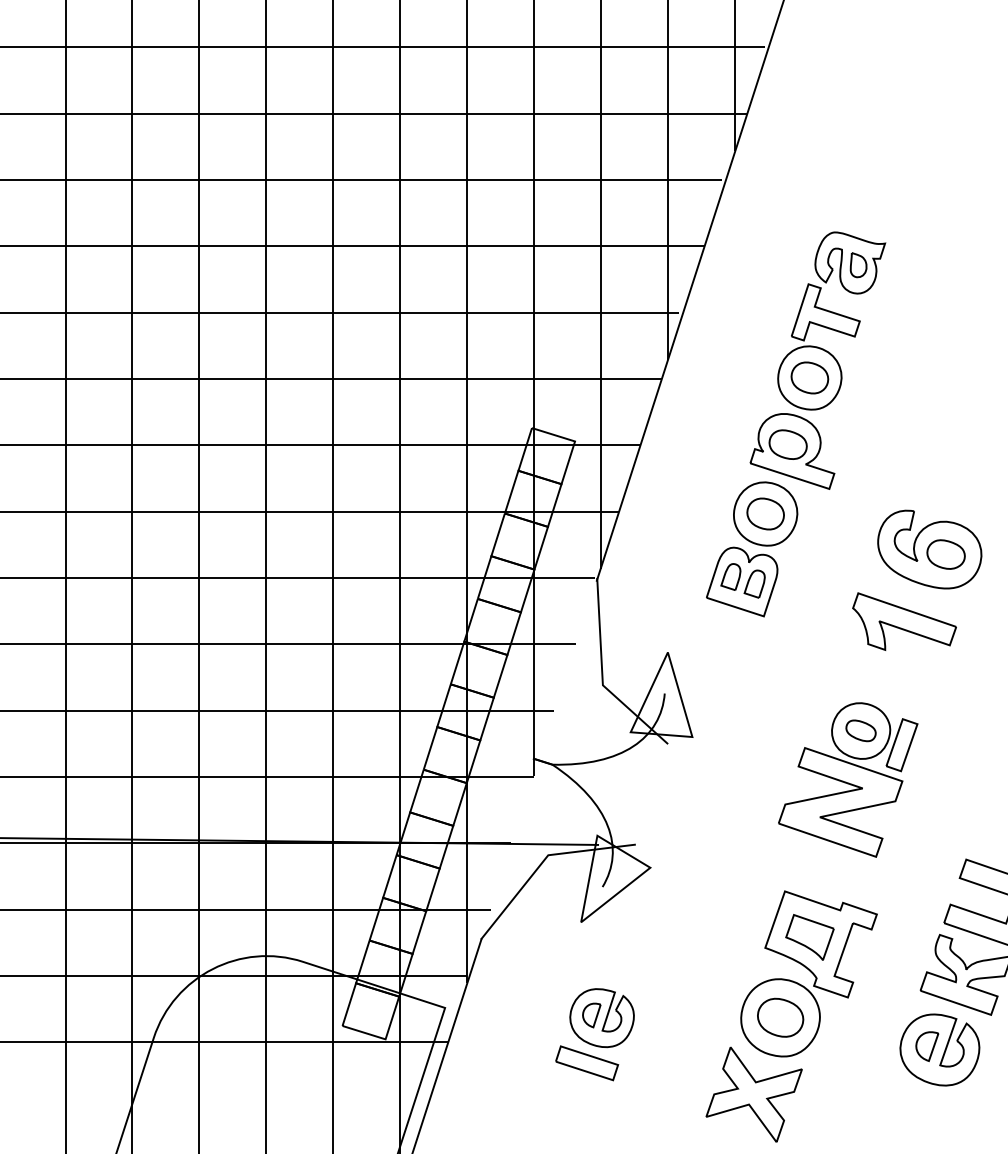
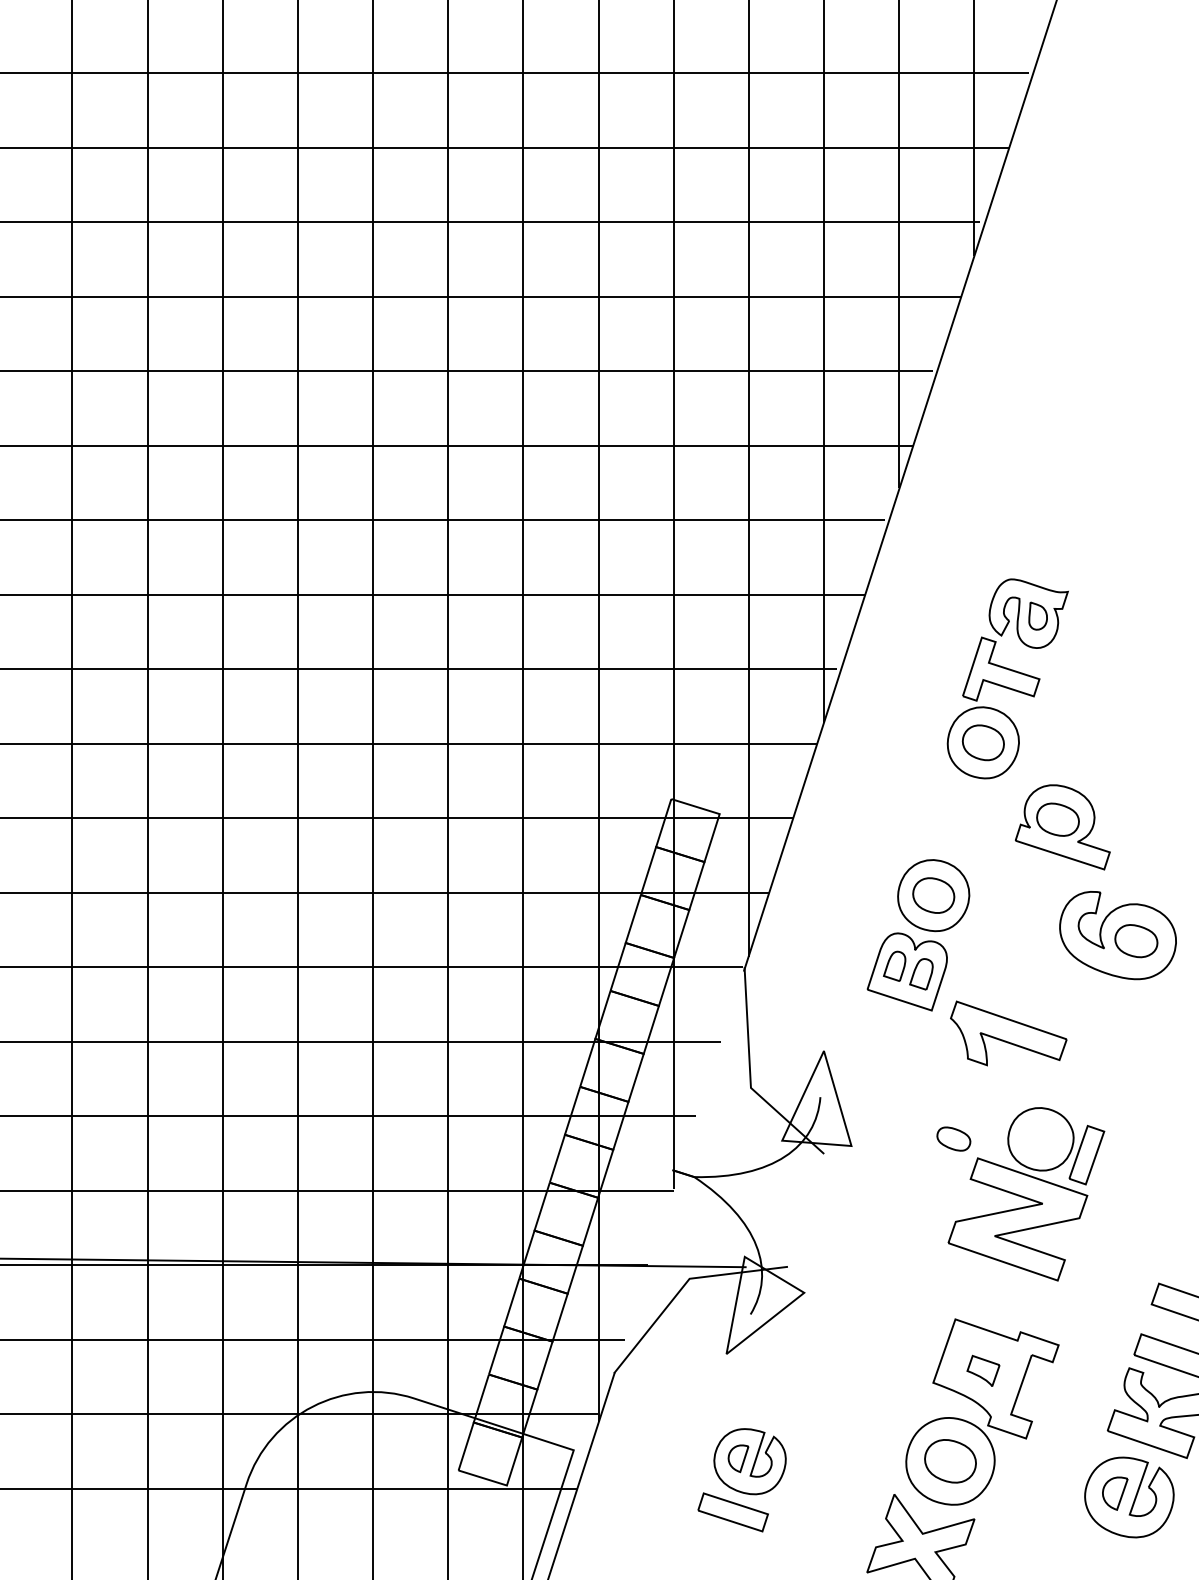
part: (792, 451) -> (1062, 827), moved
part: (904, 621) -> (1008, 1033), moved
part: (860, 730) -> (953, 1138), moved
part: (809, 936) -> (983, 1370), size x0.6

